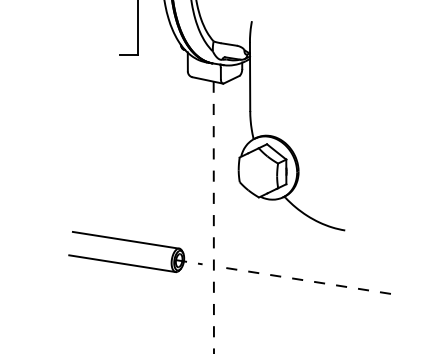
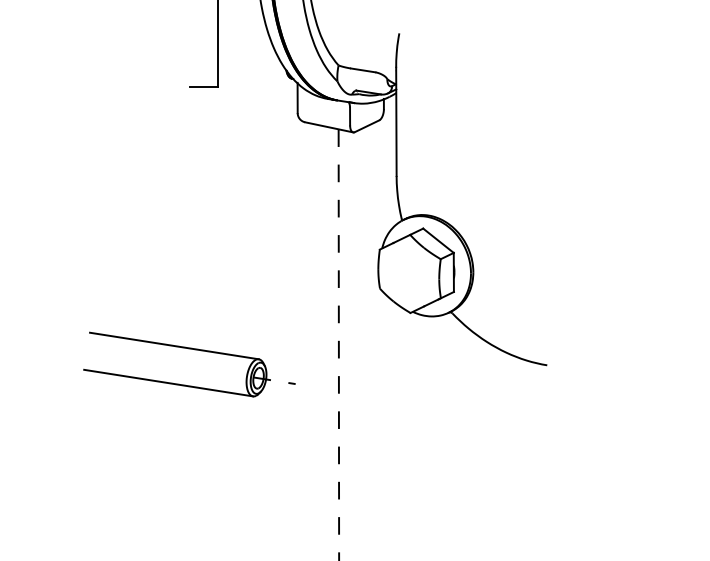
part: (138, 243) -> (194, 351), moved
line: (303, 279) -> (481, 443), removed

